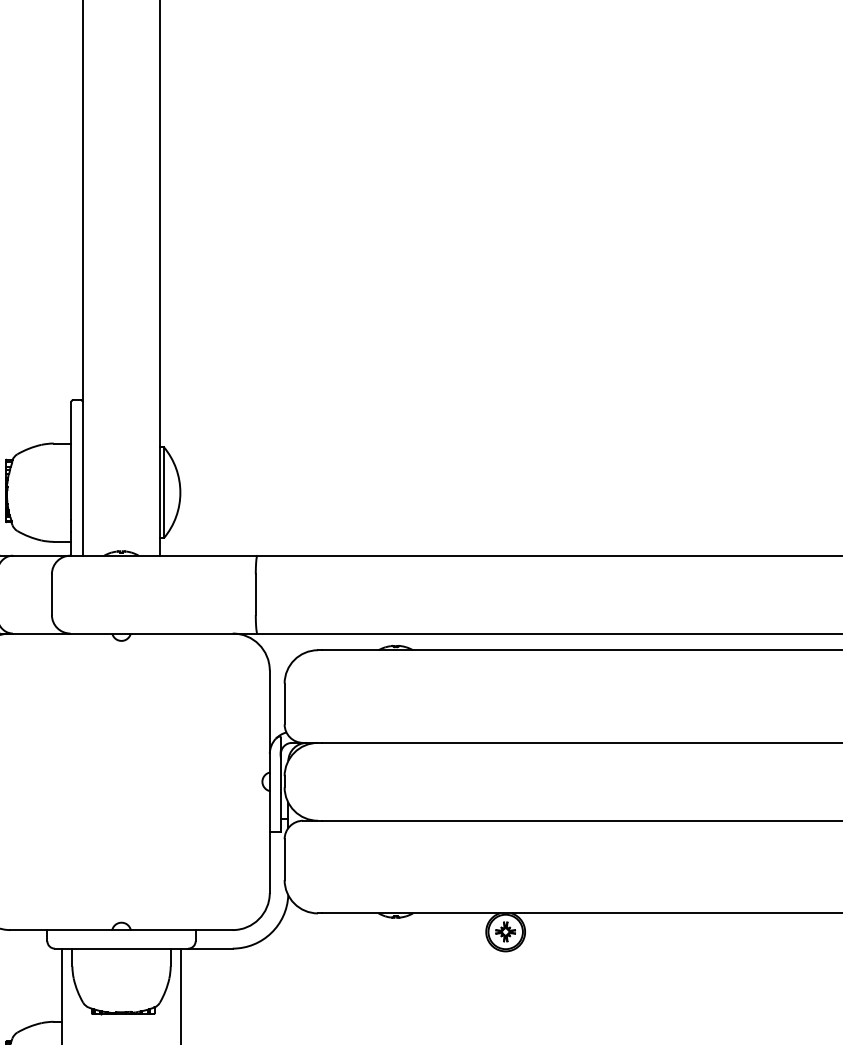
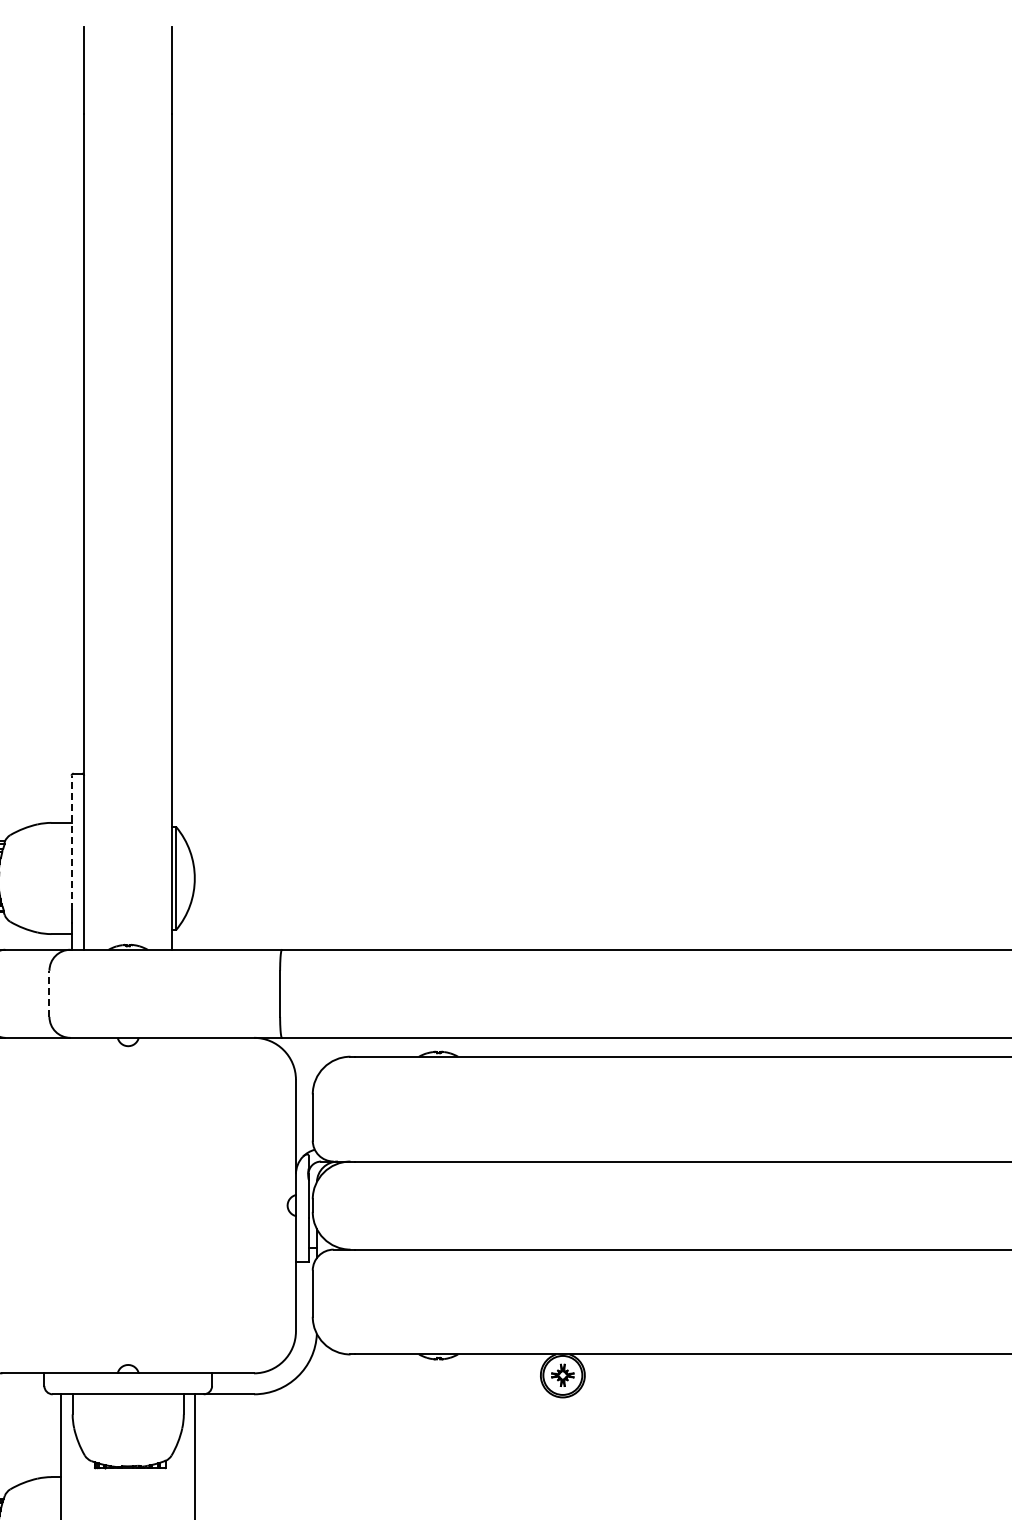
line: (71, 460) -> (71, 842), solid -> dashed
line: (51, 594) -> (49, 993), solid -> dashed

